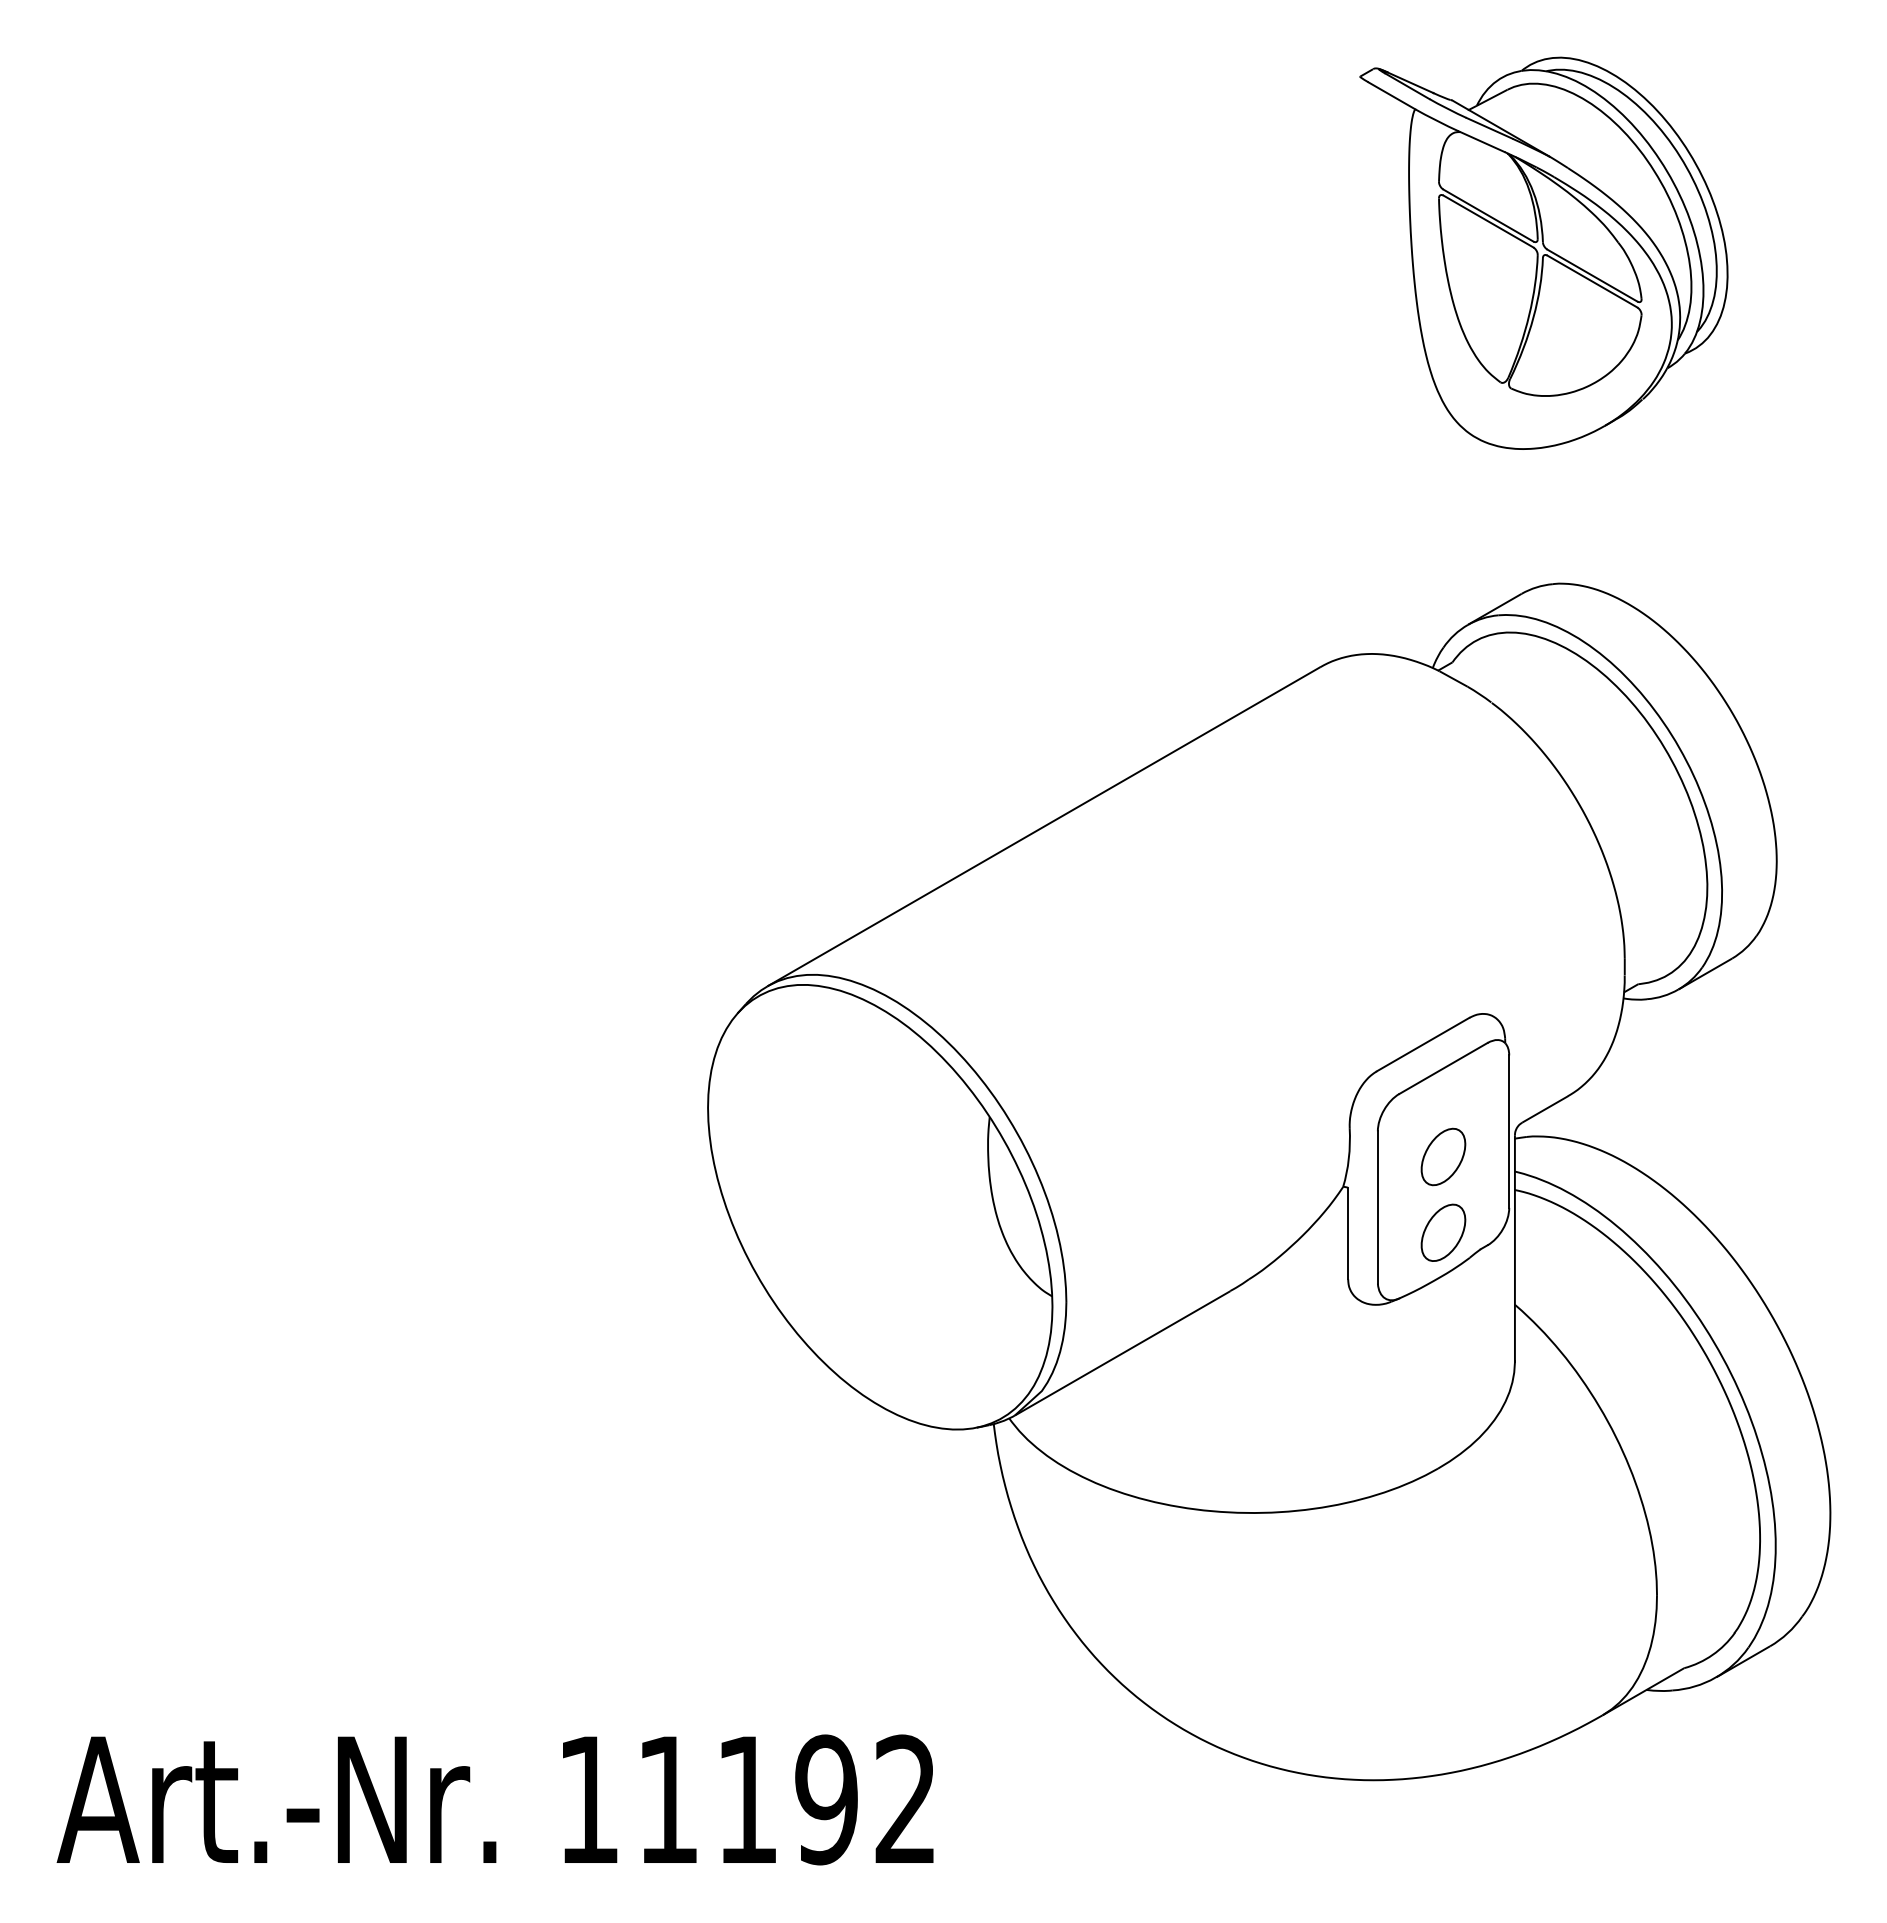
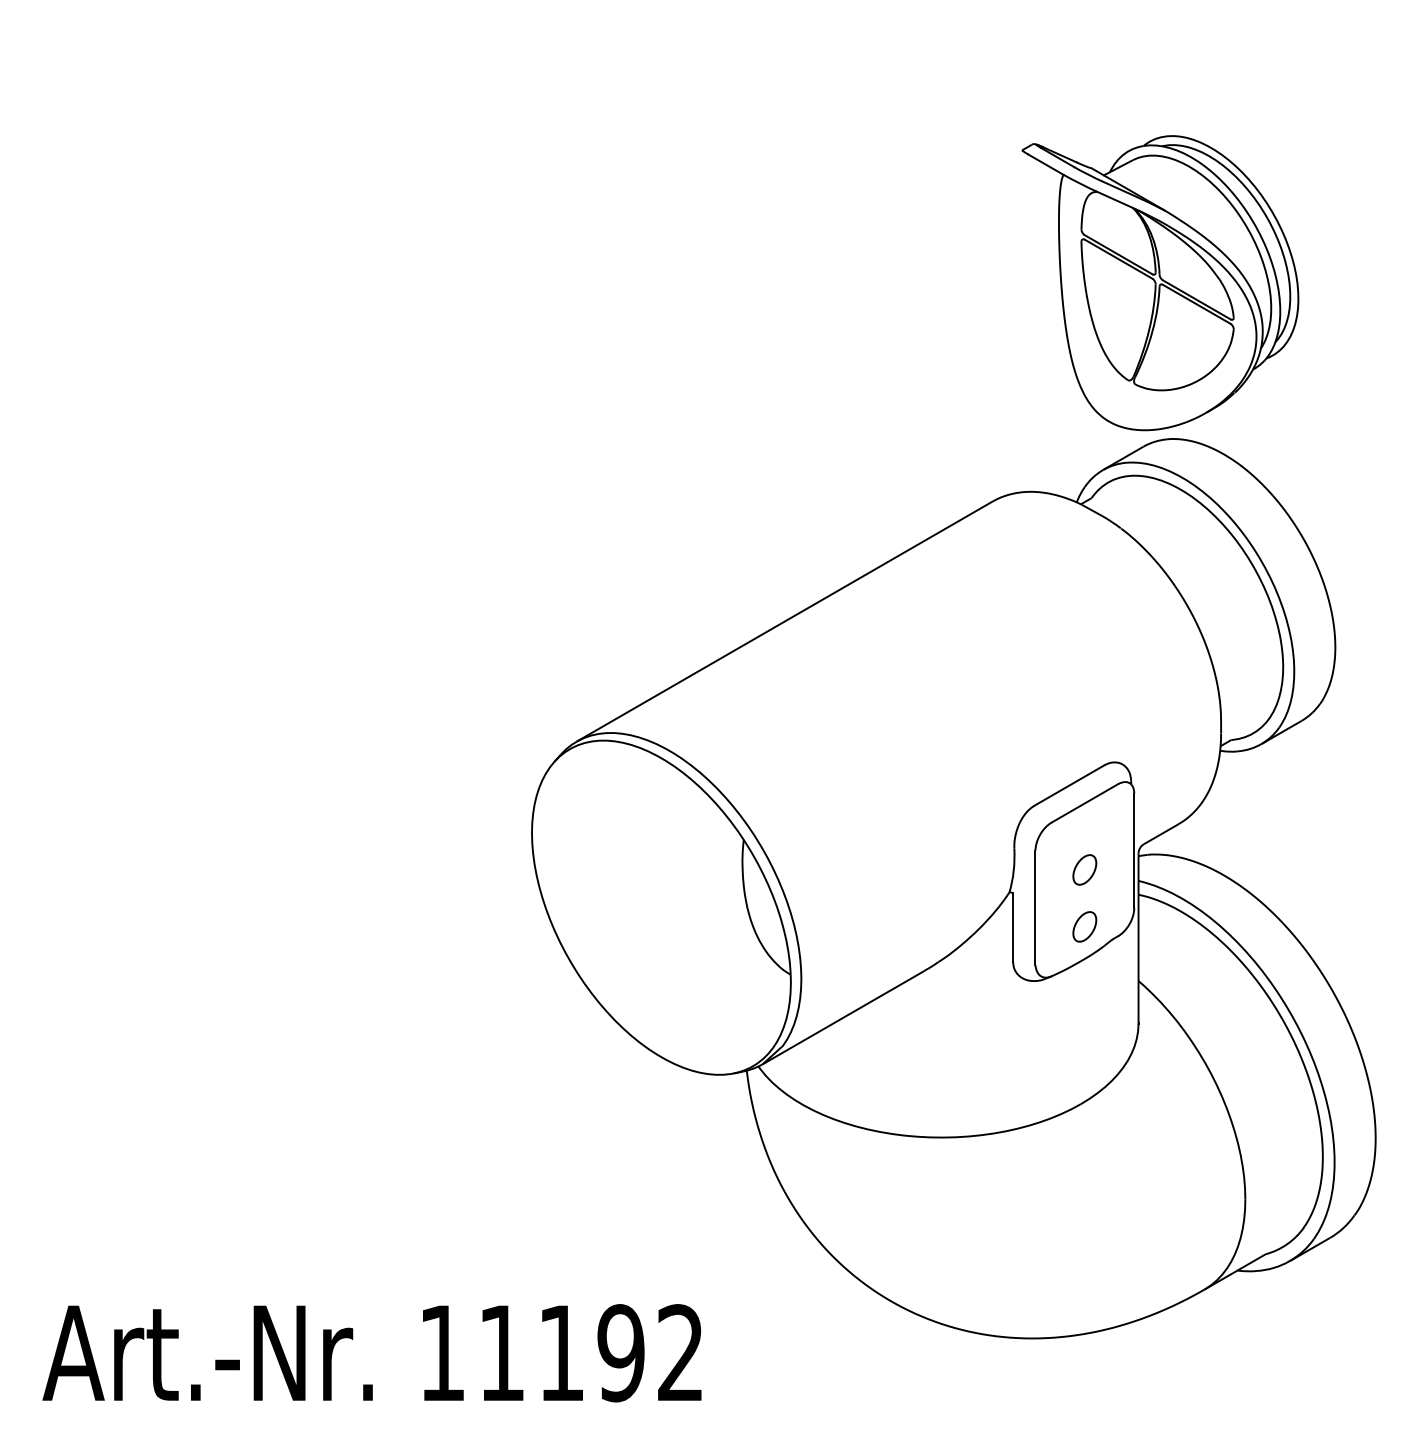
part: (1543, 252) -> (1160, 282), moved
part: (1443, 1156) -> (1084, 869), size x0.7
part: (1443, 1232) -> (1084, 926), size x0.7

